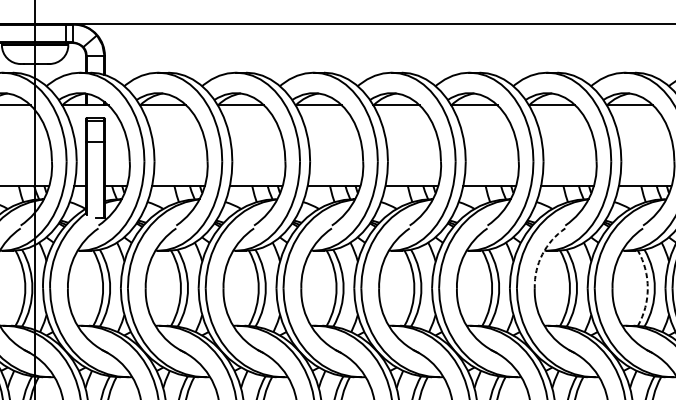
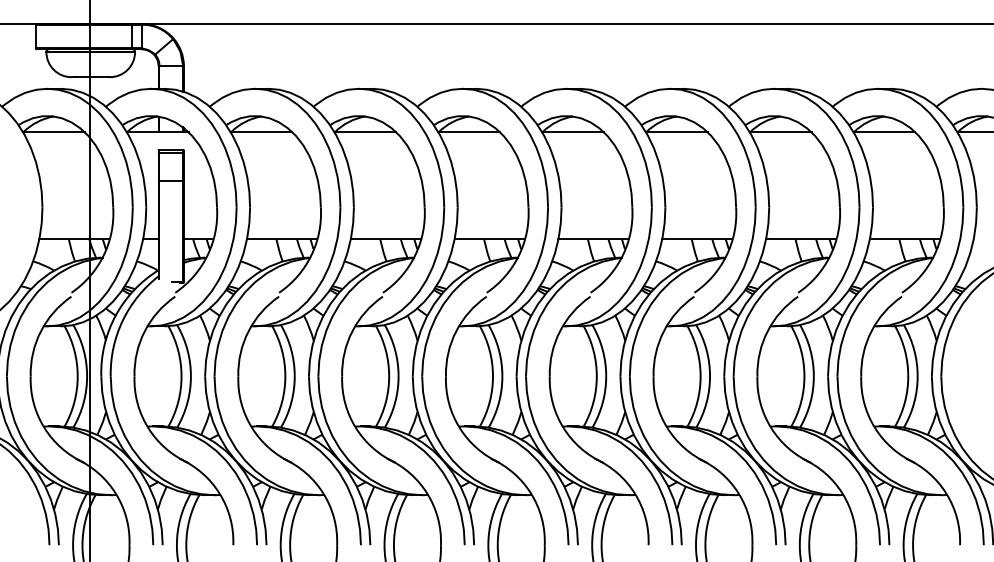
arc: (542, 254) -> (767, 331), dashed -> solid
arc: (647, 288) -> (908, 376), dashed -> solid

